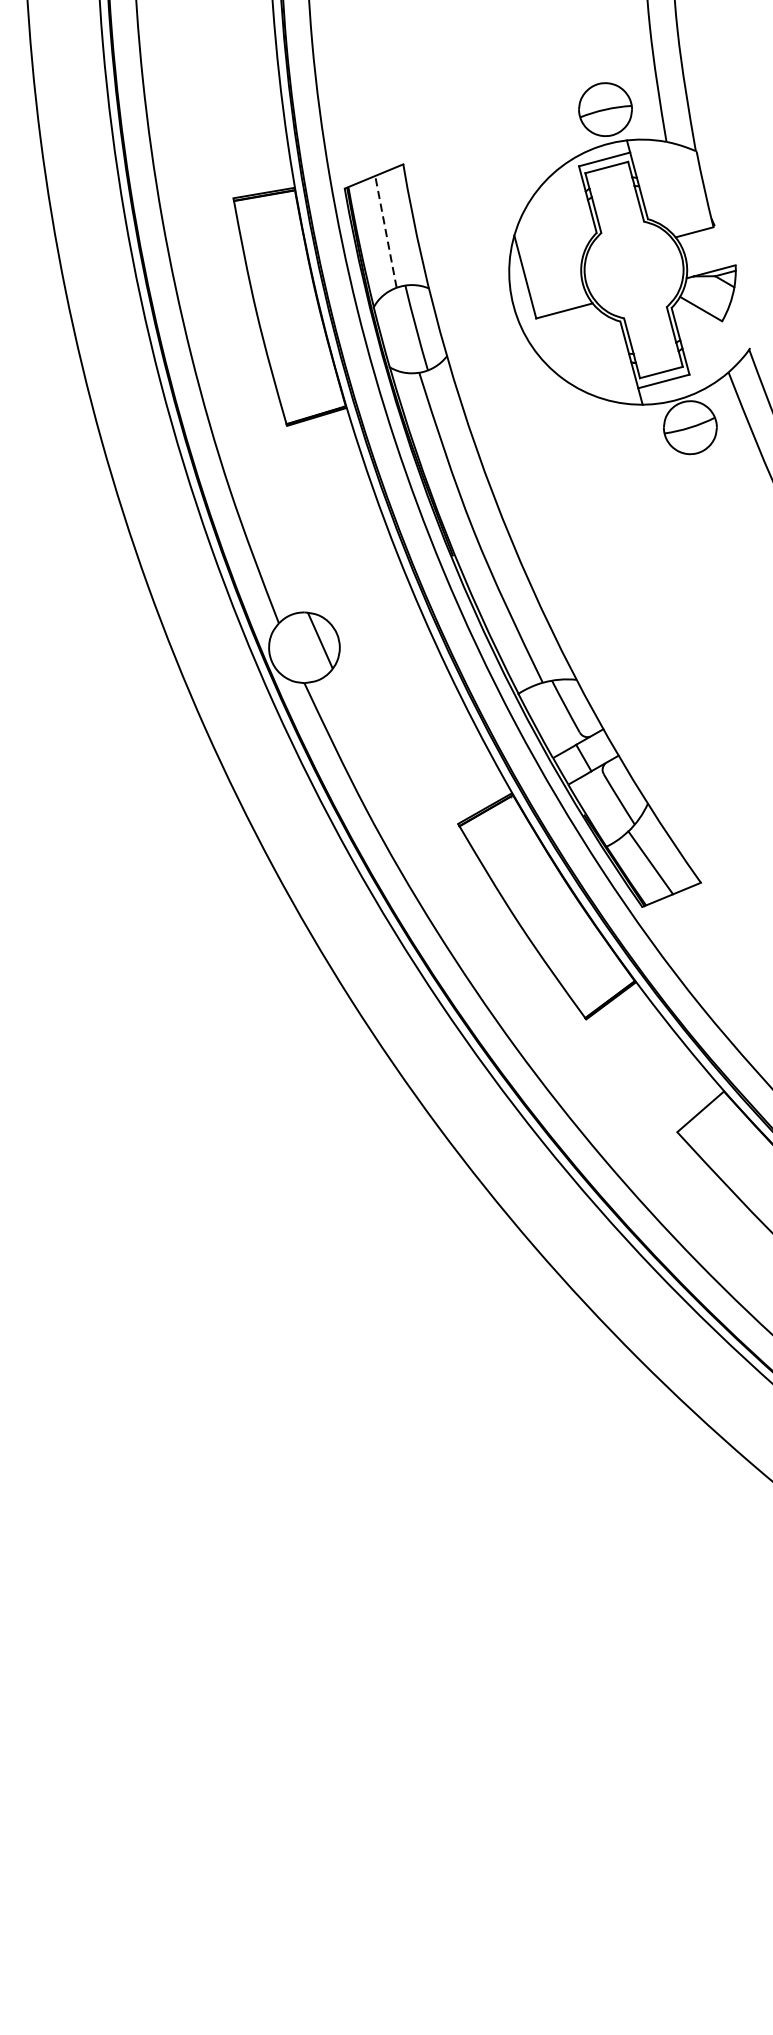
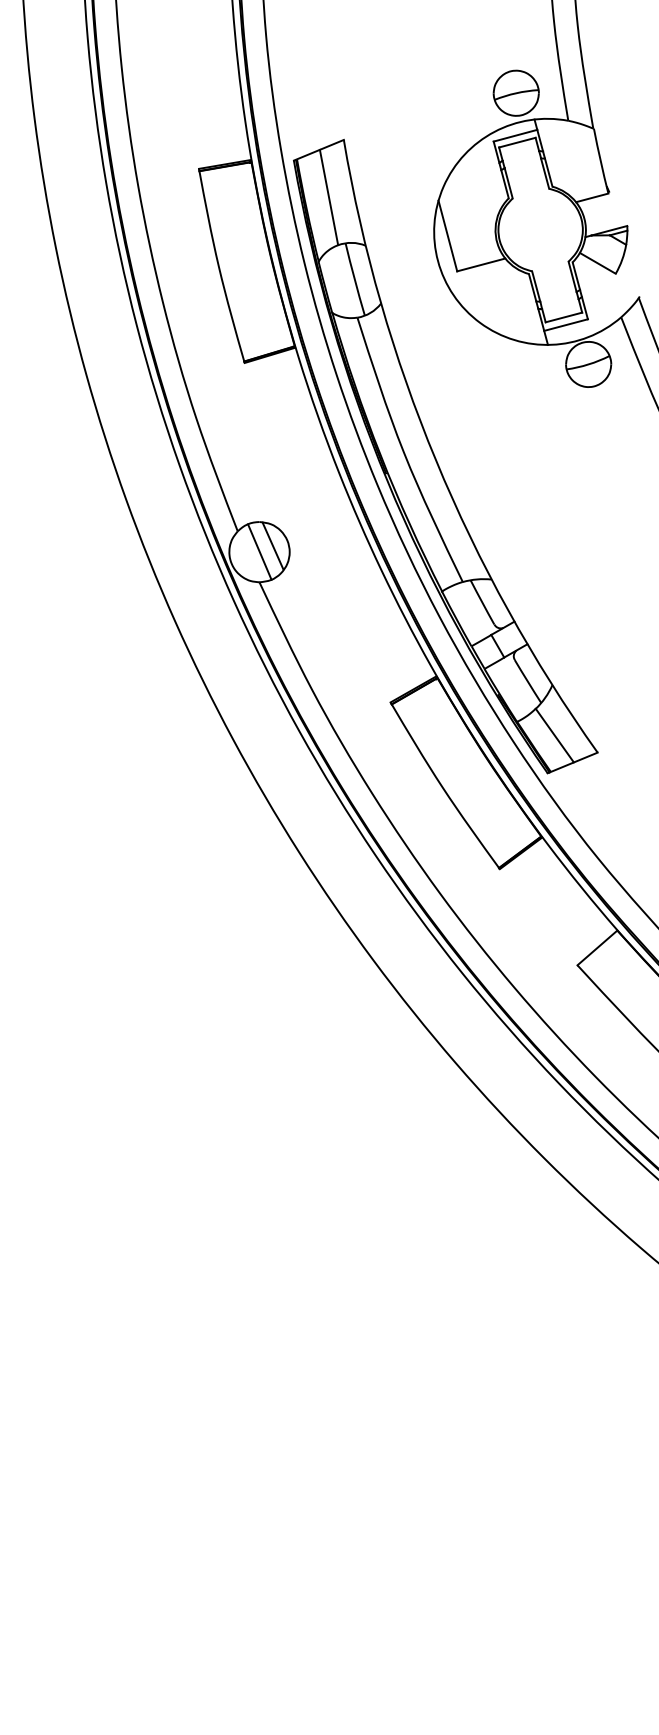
line: (385, 231) -> (328, 197), dashed -> solid
line: (304, 646) -> (259, 551), added

